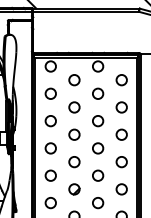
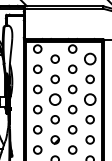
circle: (121, 80) -> (90, 59), size x1.4
circle: (74, 134) -> (55, 99), size x1.4
circle: (121, 134) -> (90, 99), size x1.4

